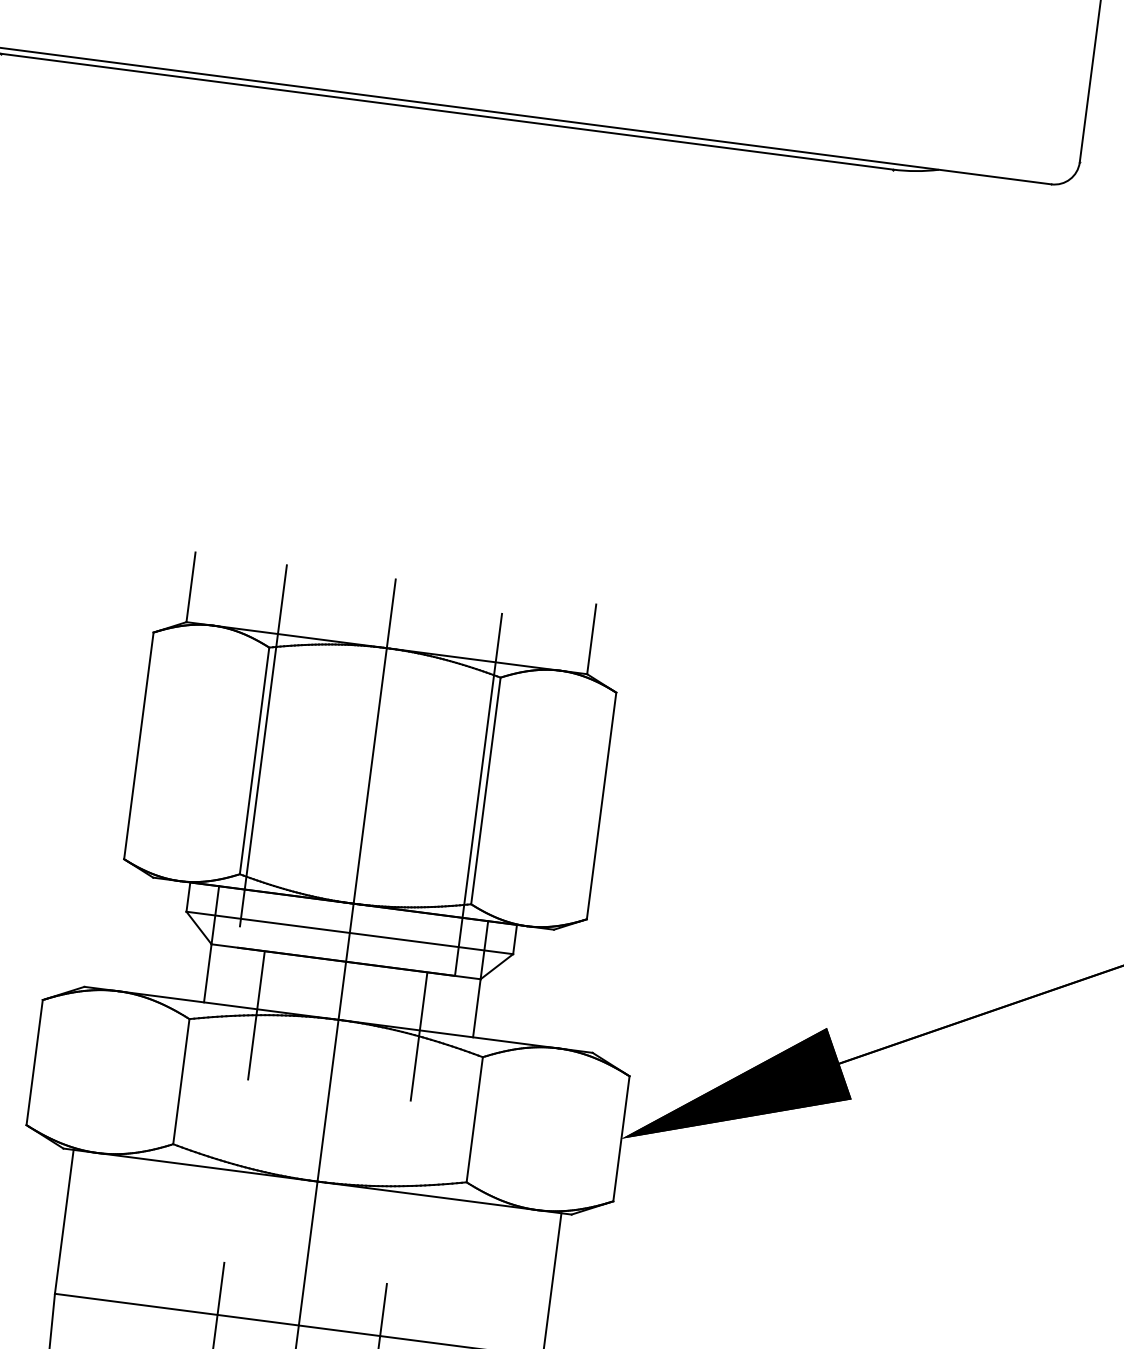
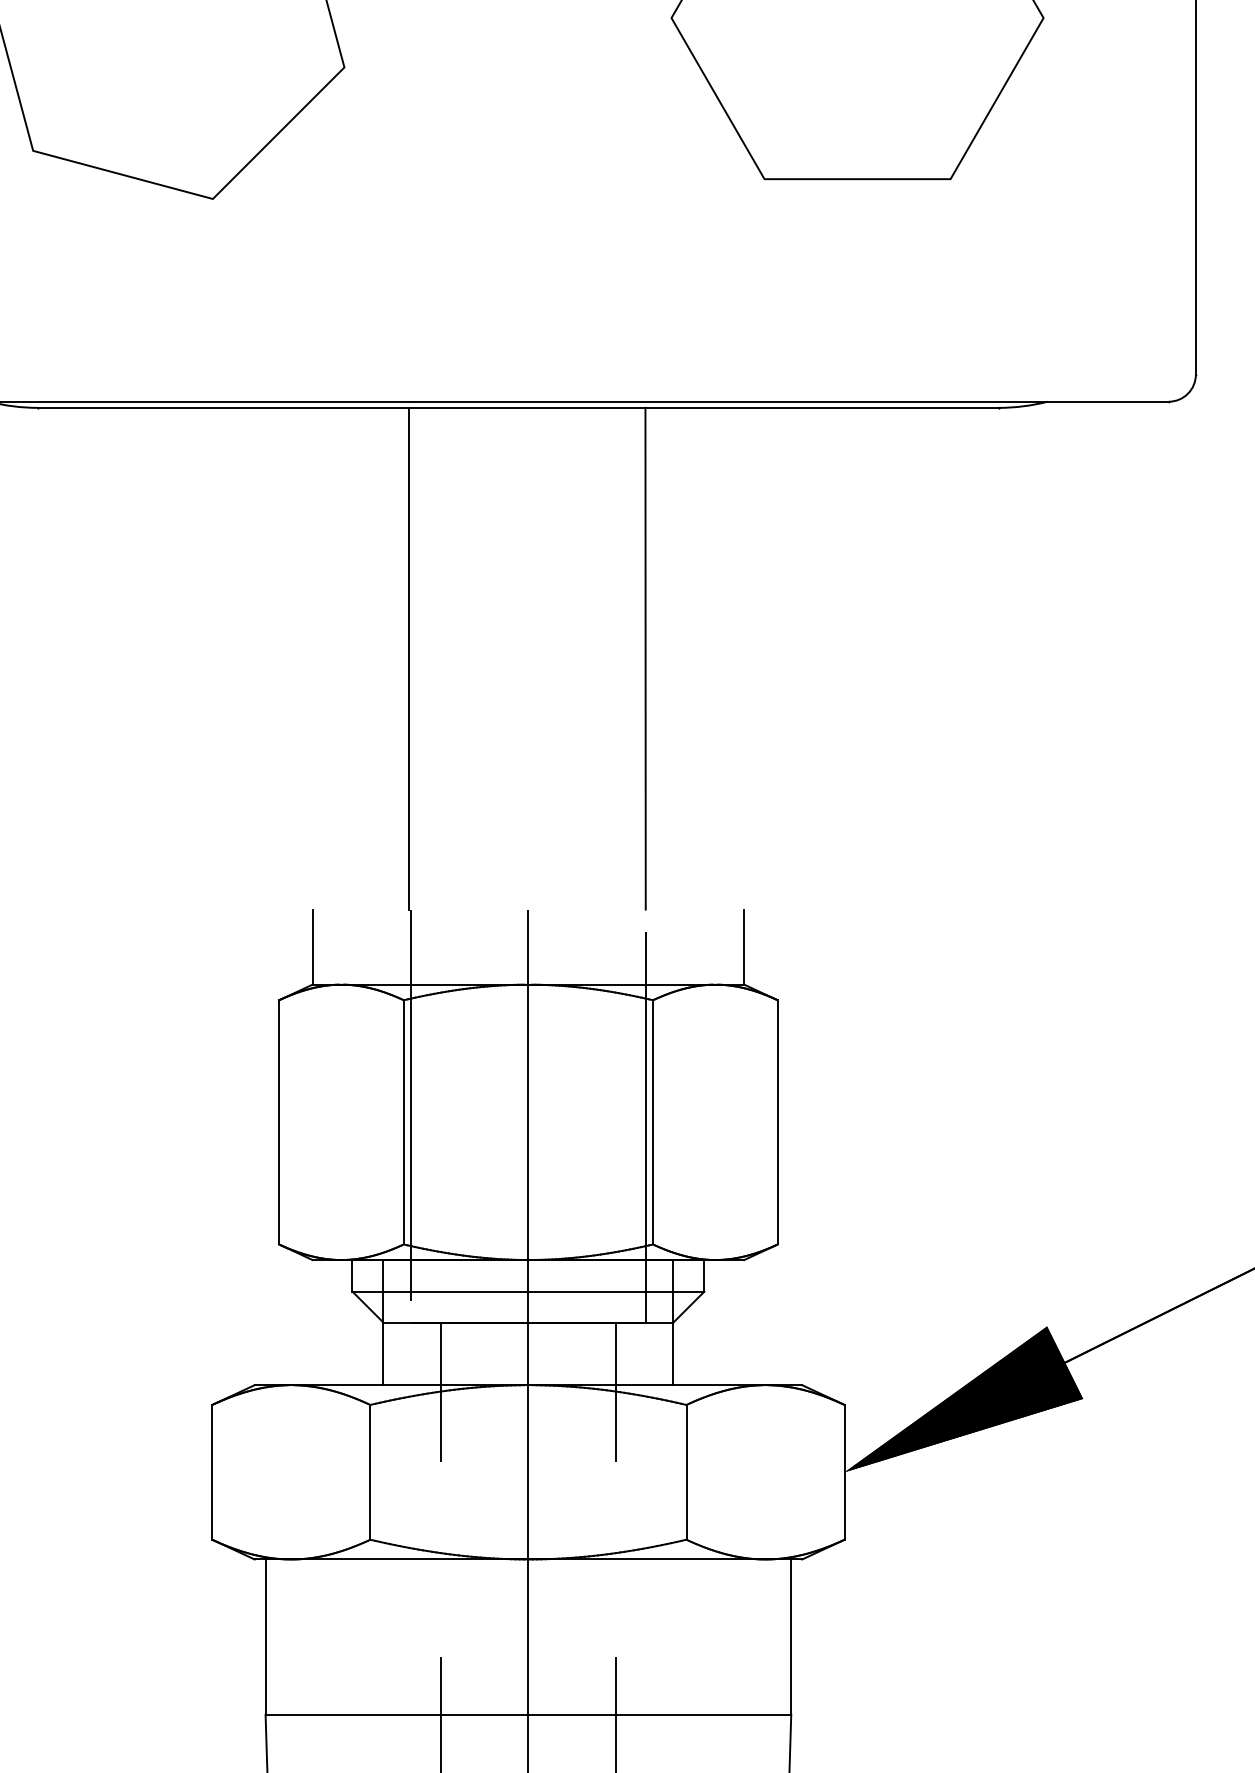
line: (314, 331) -> (408, 658), added
line: (534, 359) -> (645, 658), added

